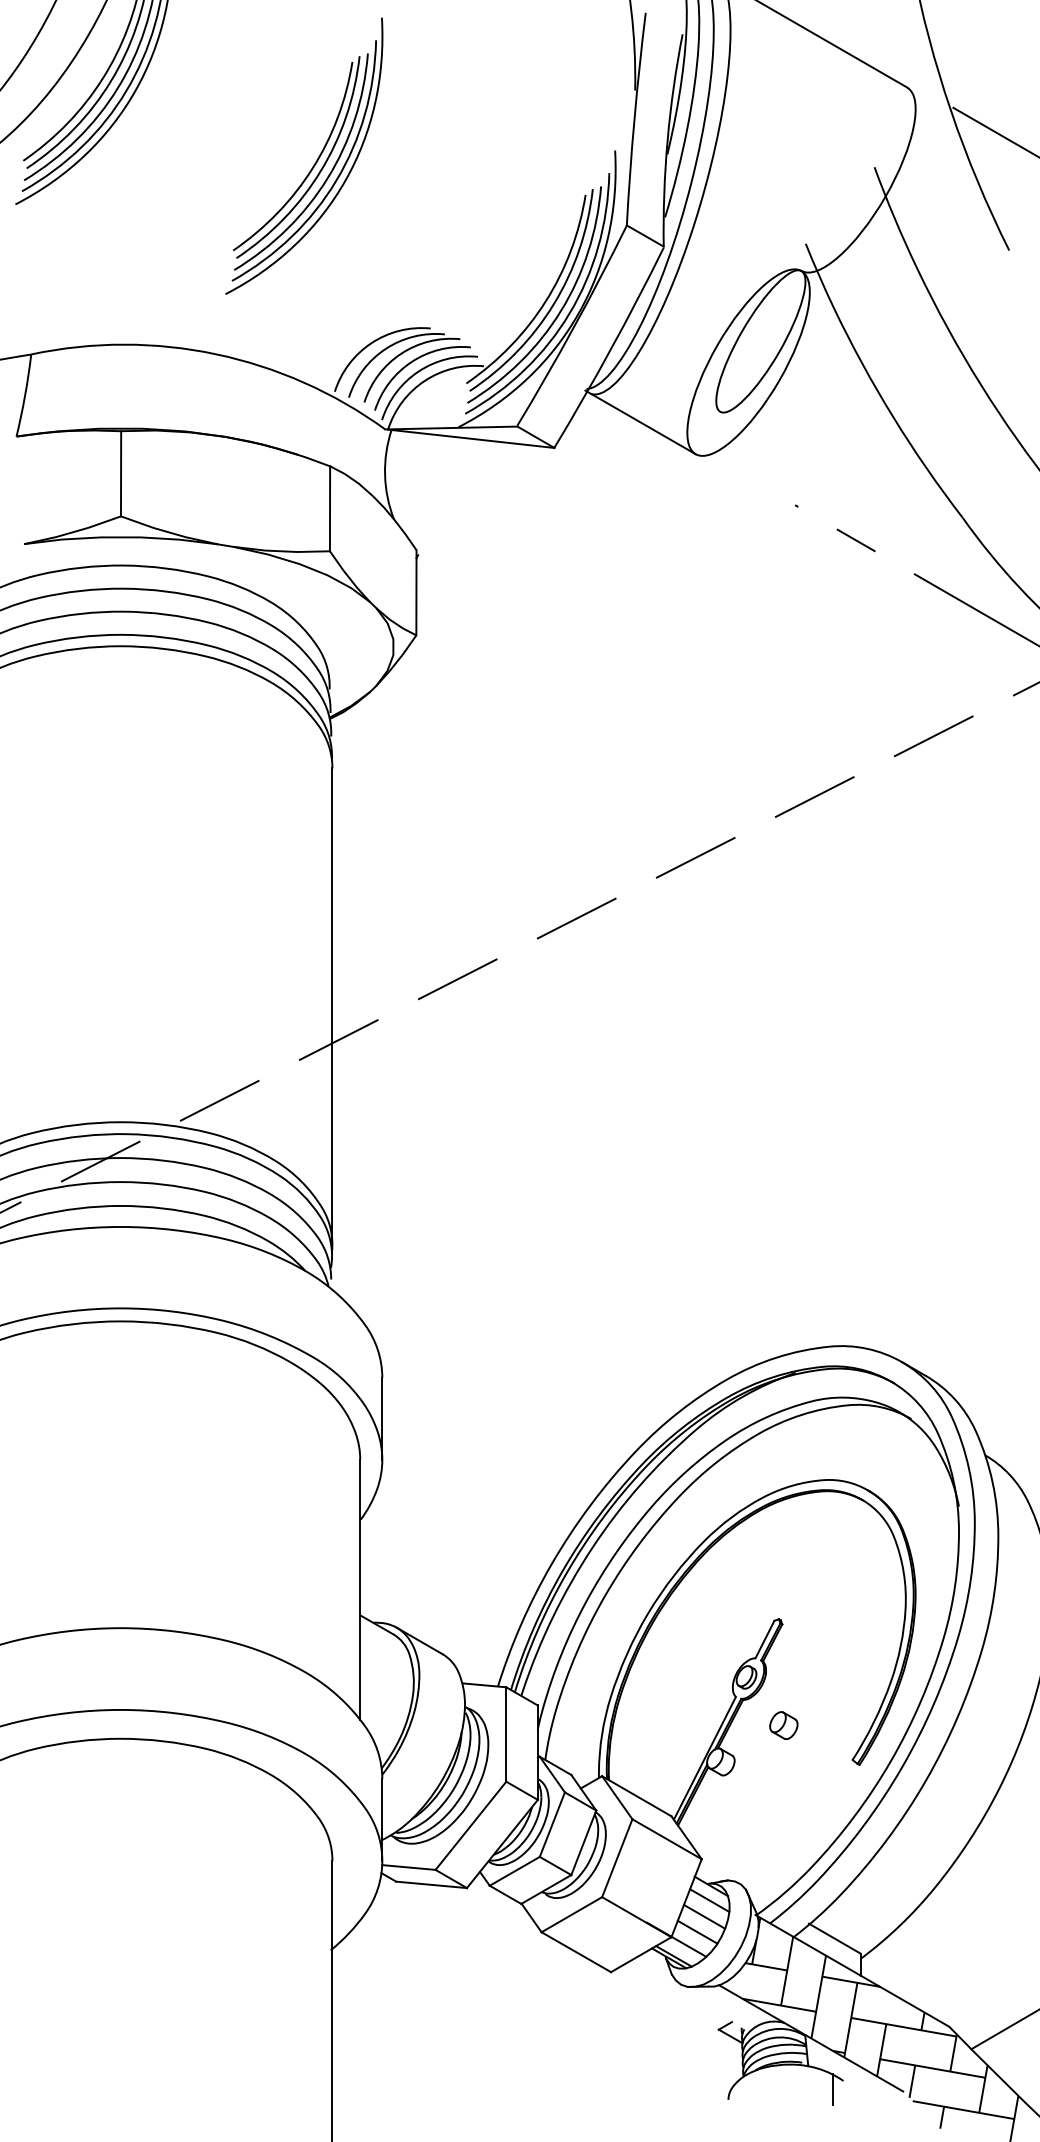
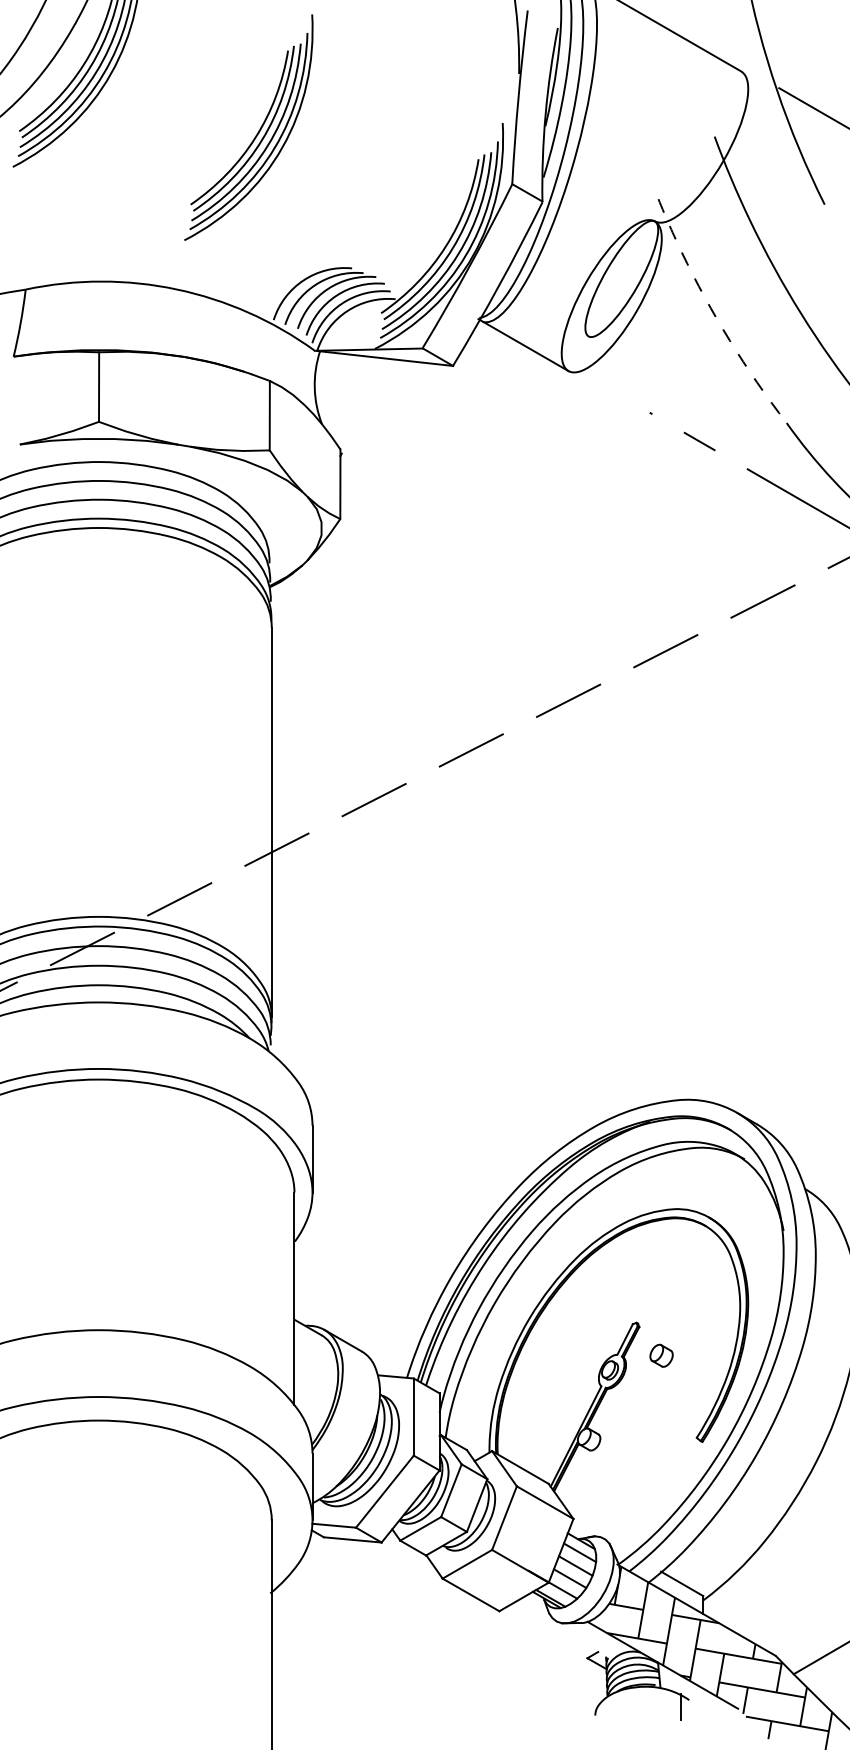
line: (875, 386) -> (715, 315), solid -> dashed
part: (783, 1725) -> (661, 1355), moved

